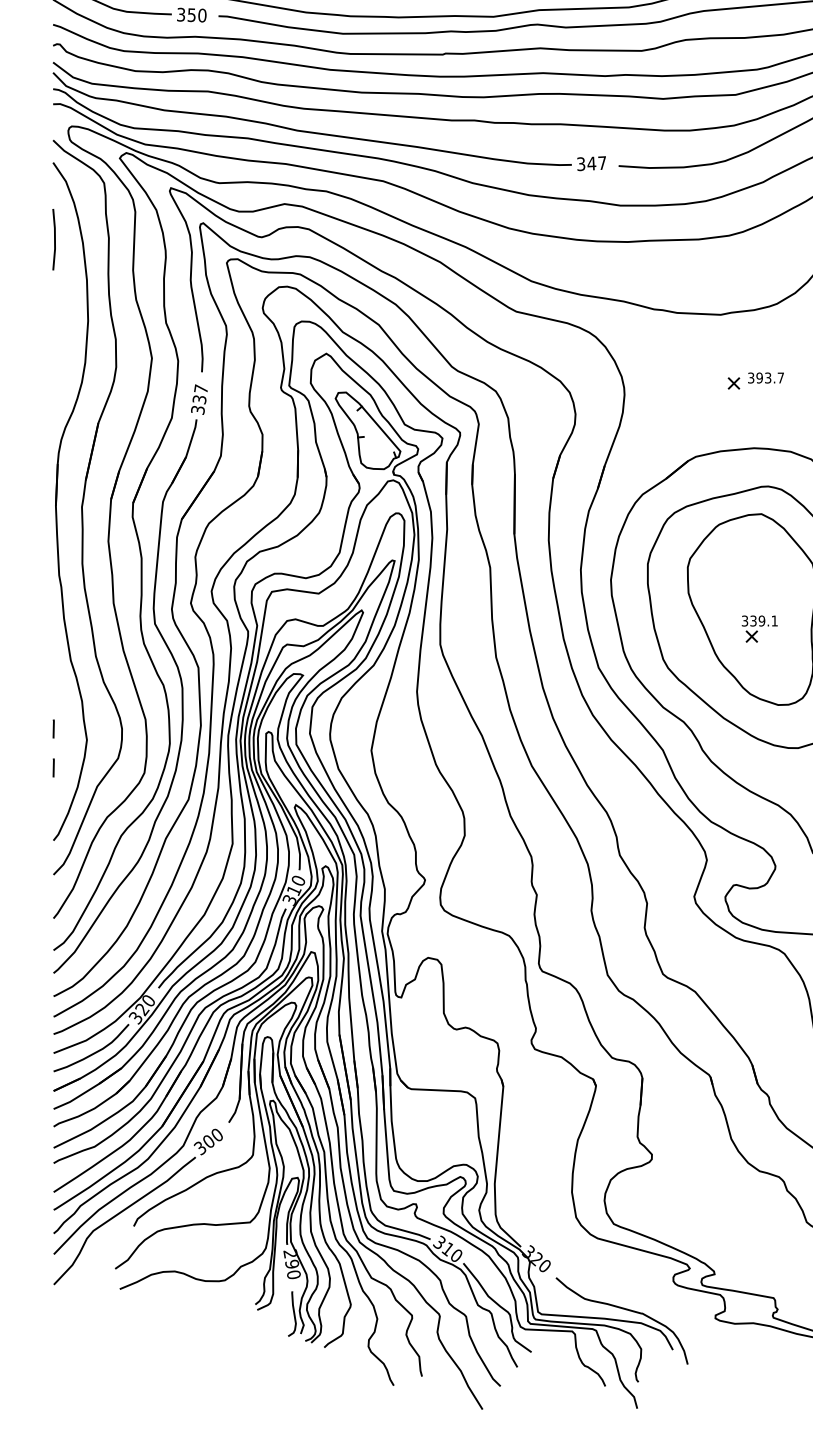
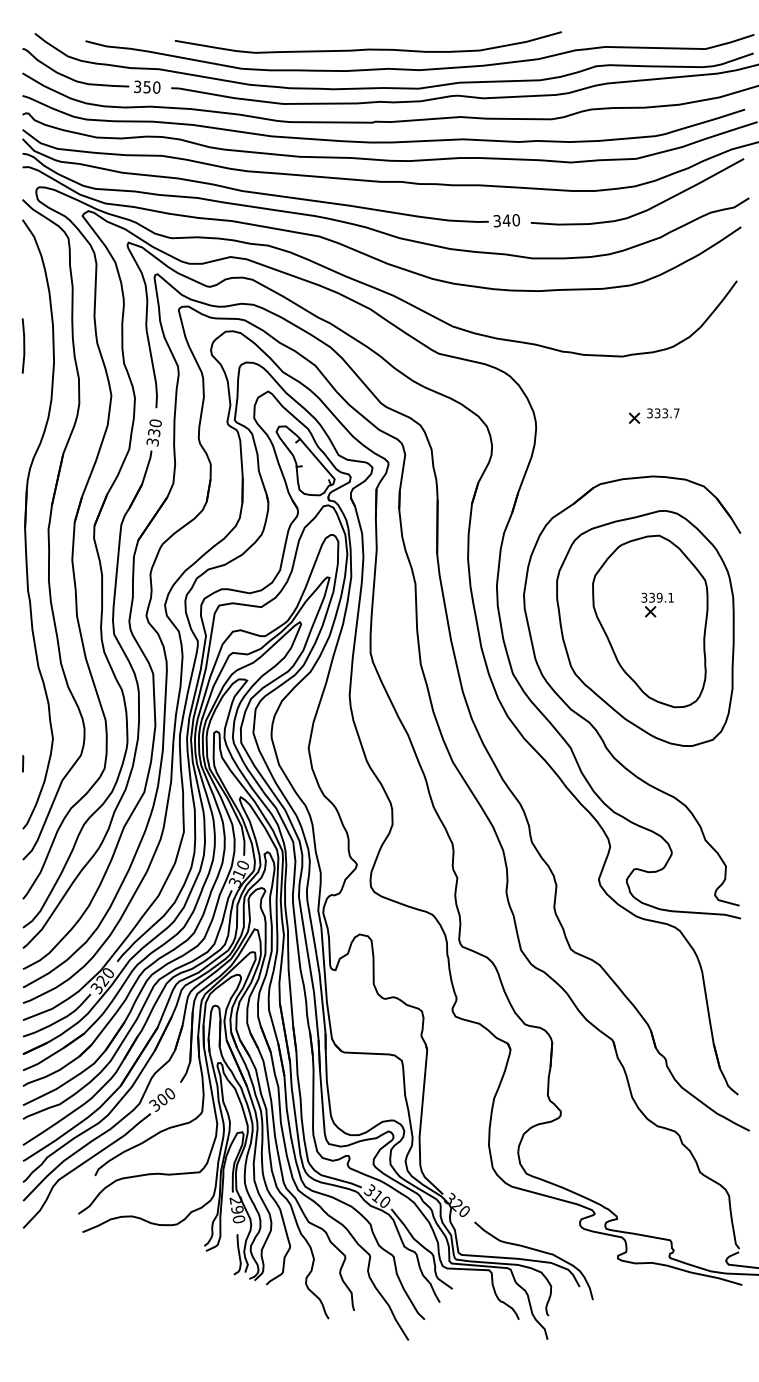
text: (601, 163) -> (515, 220), 347 -> 340
line: (54, 239) -> (23, 345), moved
text: (759, 378) -> (657, 413), 393.7 -> 333.7
text: (201, 389) -> (155, 423), 337 -> 330
part: (759, 628) -> (657, 604), moved
line: (54, 728) -> (23, 728), removed

